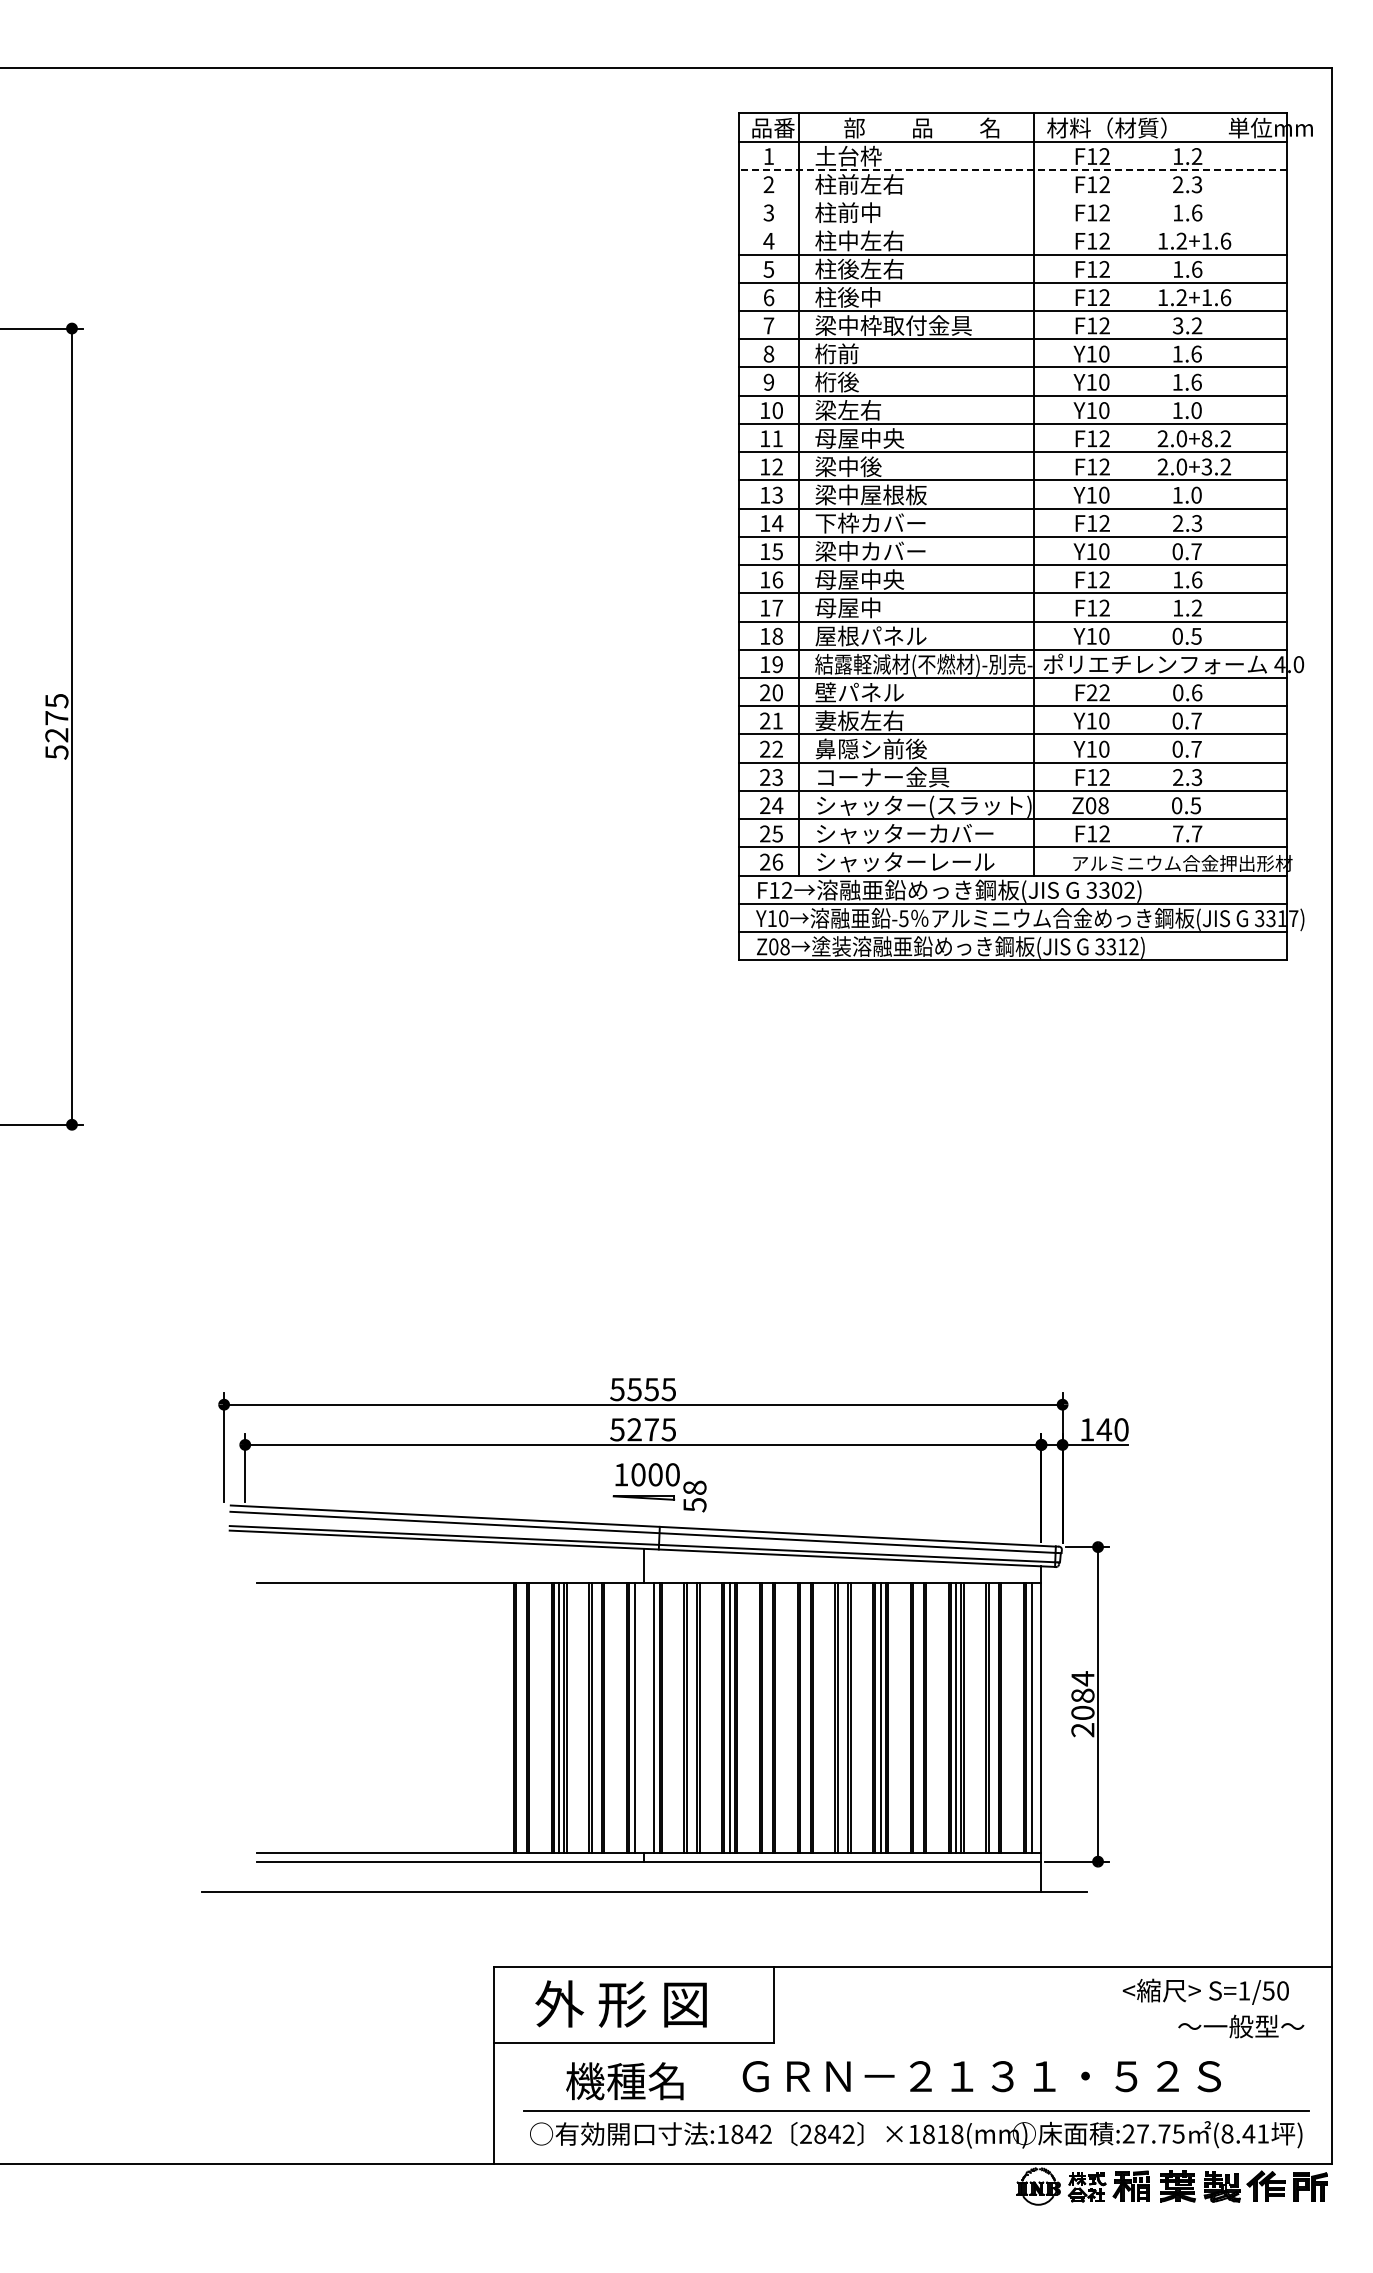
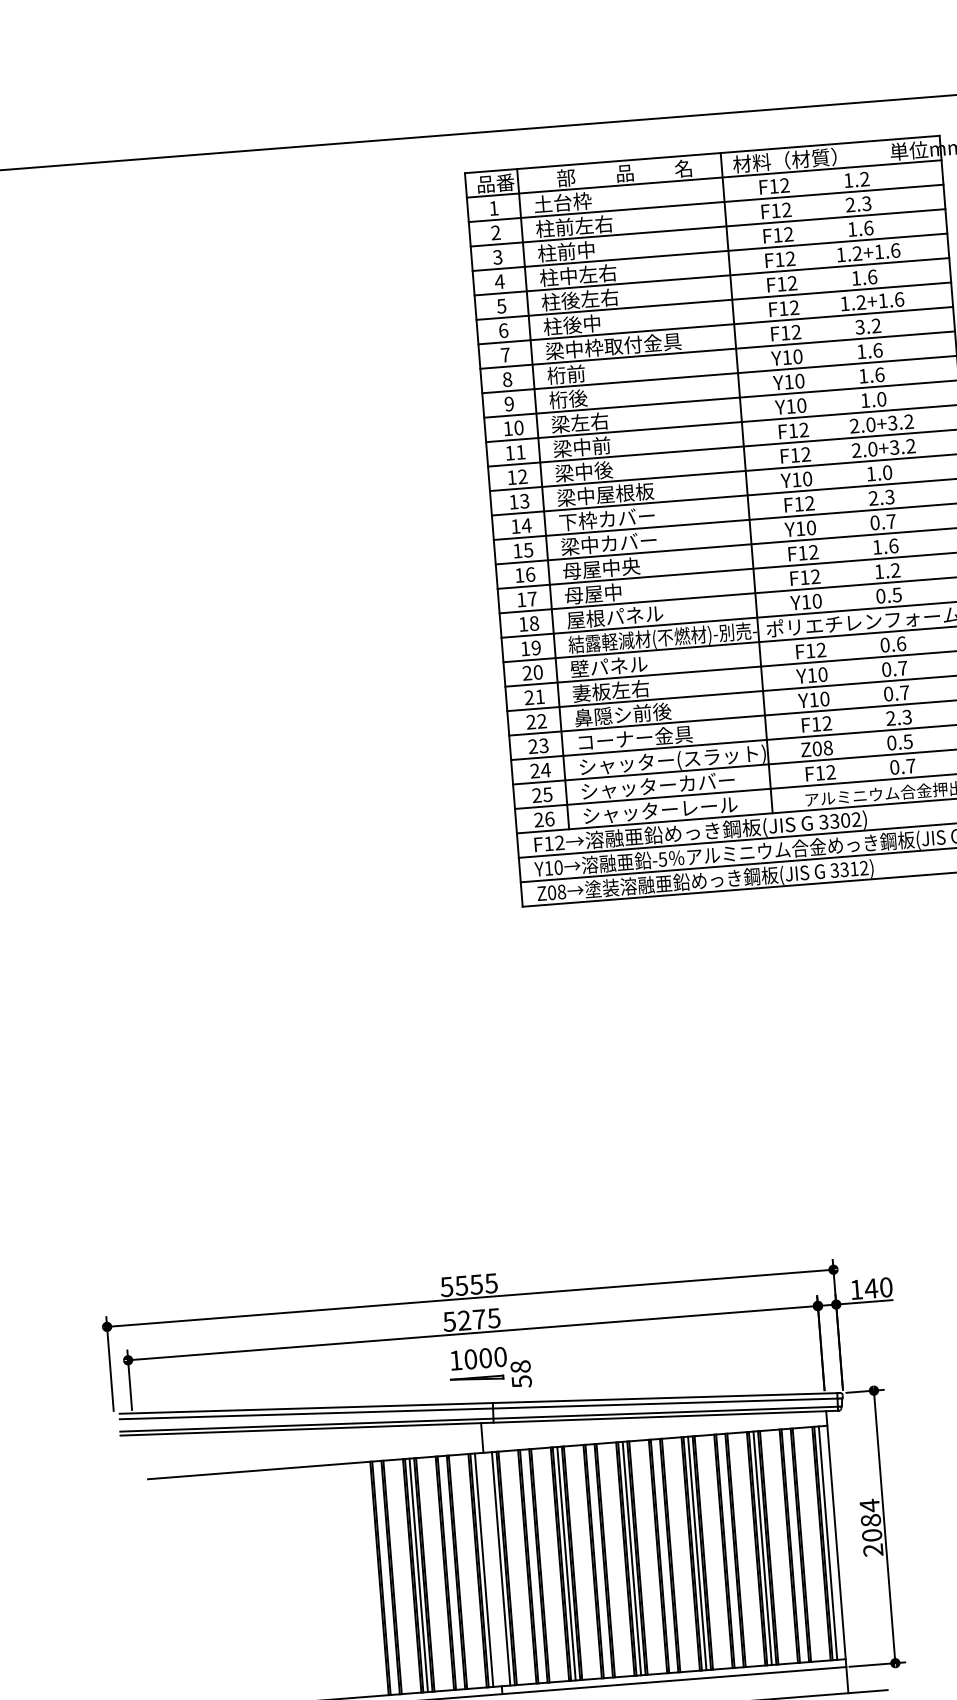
line: (1012, 169) -> (705, 203), dashed -> solid
line: (1012, 198) -> (707, 228), added
line: (1012, 226) -> (709, 252), added
text: (859, 438) -> (591, 446), 母屋中央 -> 梁中前
text: (1206, 438) -> (892, 422), 2.0+8.2 -> 2.0+3.2
text: (1092, 692) -> (810, 650), F22 -> F12
text: (1178, 833) -> (894, 766), 7.7 -> 0.7
line: (805, 1717) -> (632, 1558), added

